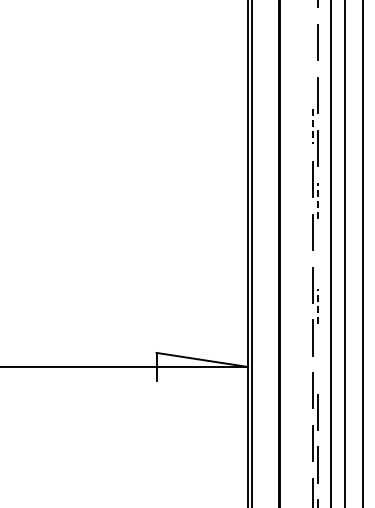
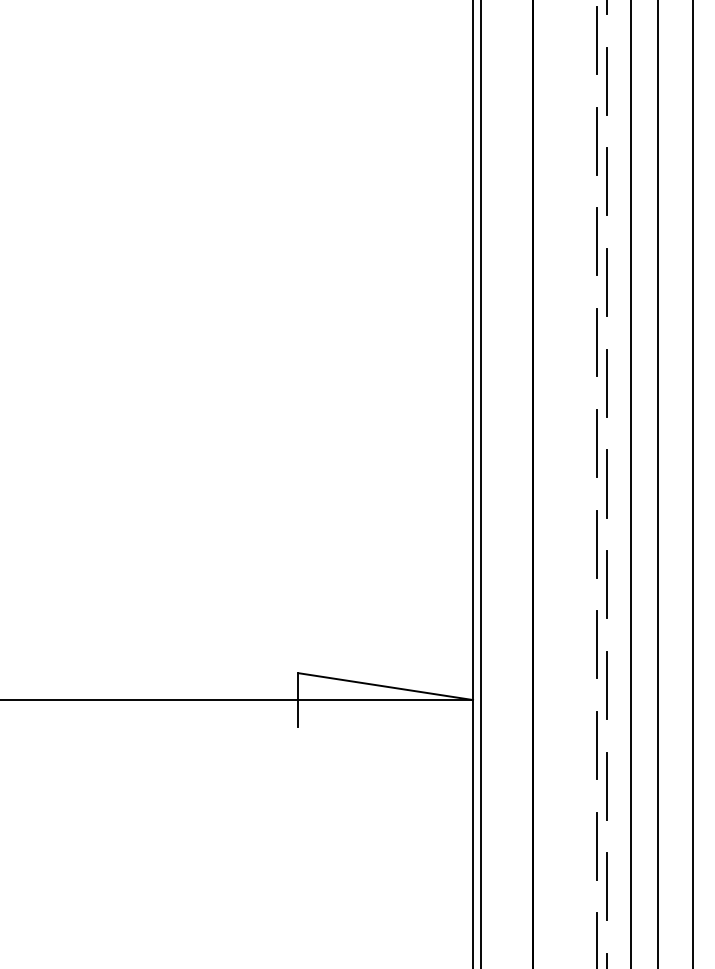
line: (313, 20) -> (597, 39), added
line: (313, 73) -> (597, 140), added
line: (313, 126) -> (597, 241), dashed -> solid
line: (318, 200) -> (607, 382), dashed -> solid
line: (318, 253) -> (607, 483), added
line: (318, 306) -> (607, 584), dashed -> solid
line: (318, 358) -> (607, 683), added

